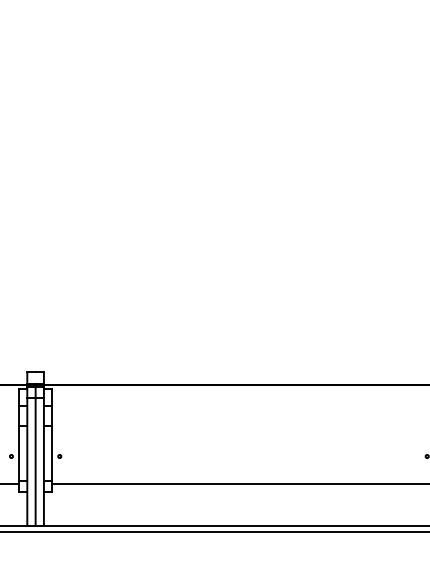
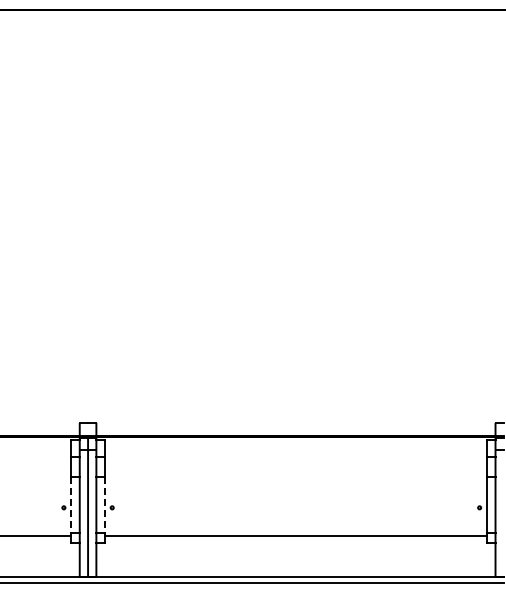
line: (19, 454) -> (71, 505), solid -> dashed
line: (52, 454) -> (104, 505), solid -> dashed

